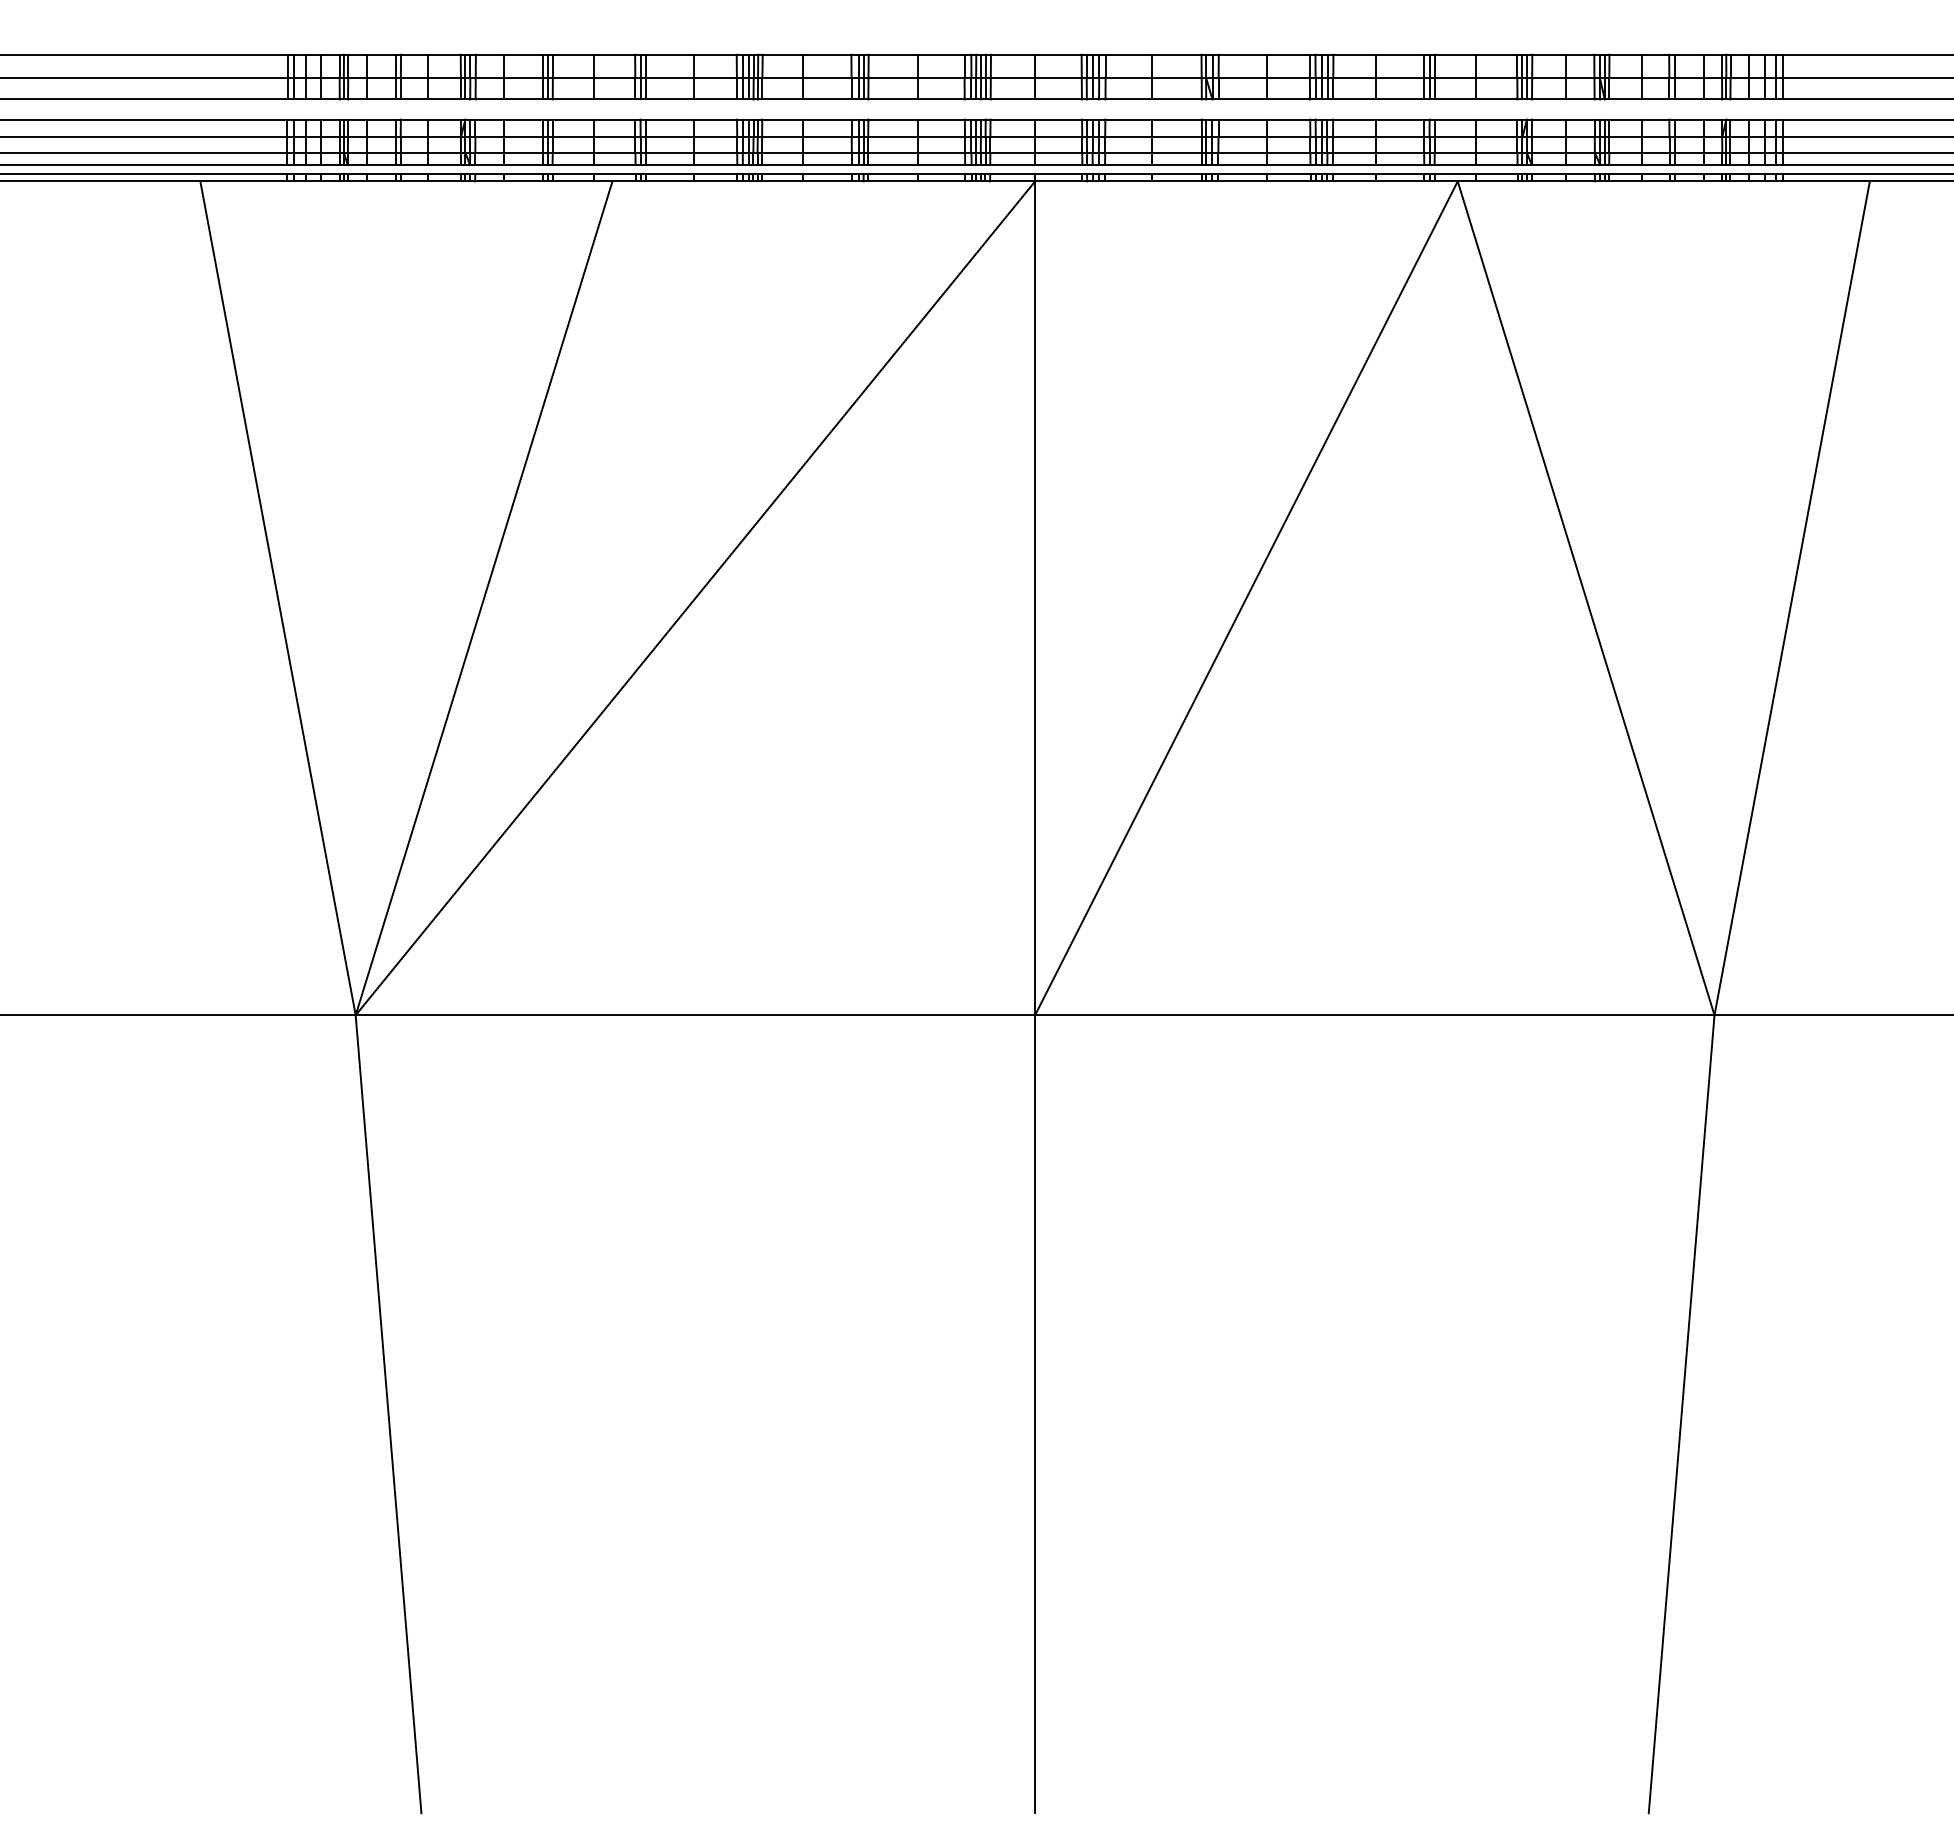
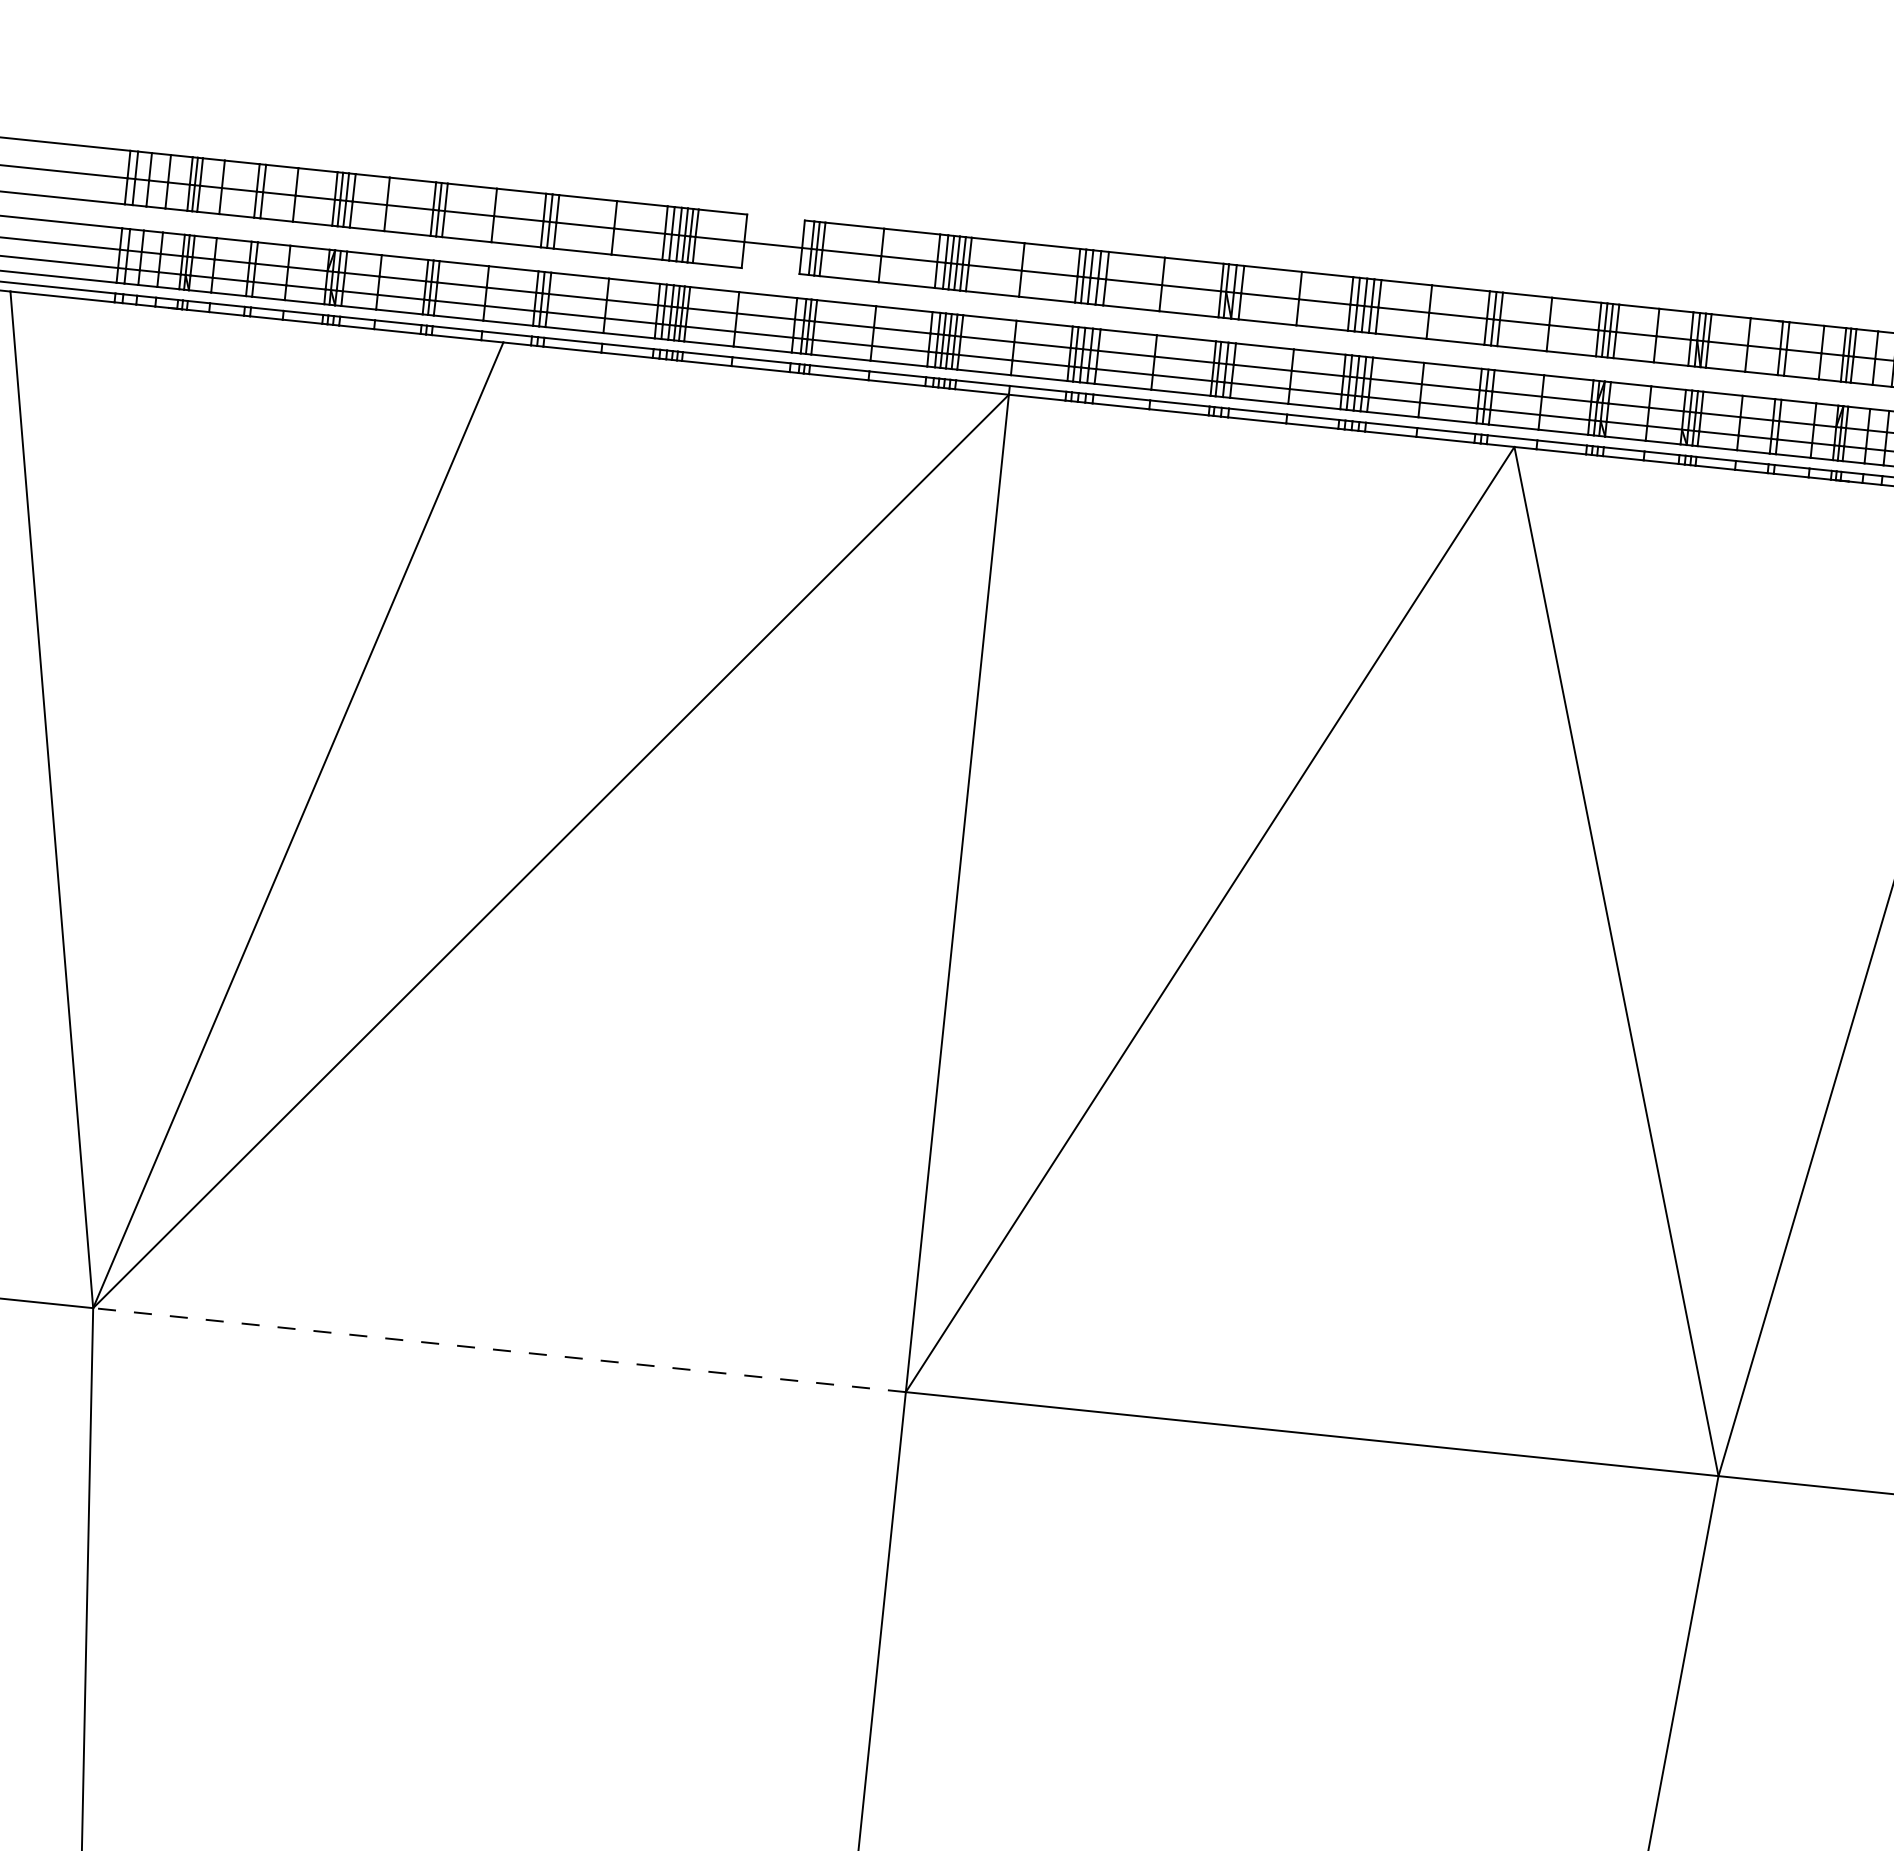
line: (827, 54) -> (776, 217), removed
line: (827, 99) -> (770, 271), removed
line: (695, 1015) -> (499, 1350), solid -> dashed

